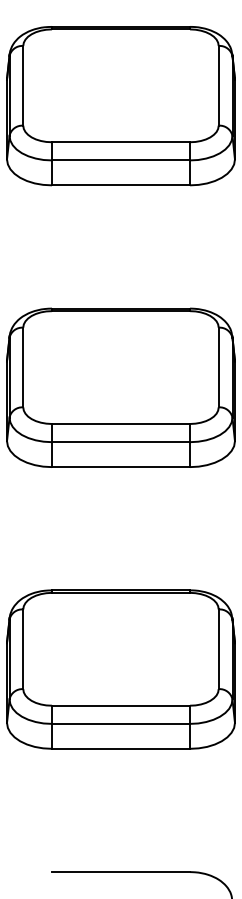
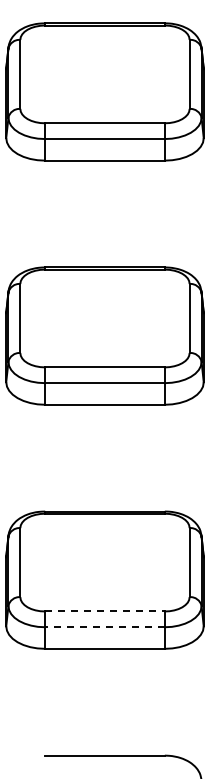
line: (121, 705) -> (105, 611), solid -> dashed
line: (121, 724) -> (105, 627), solid -> dashed

